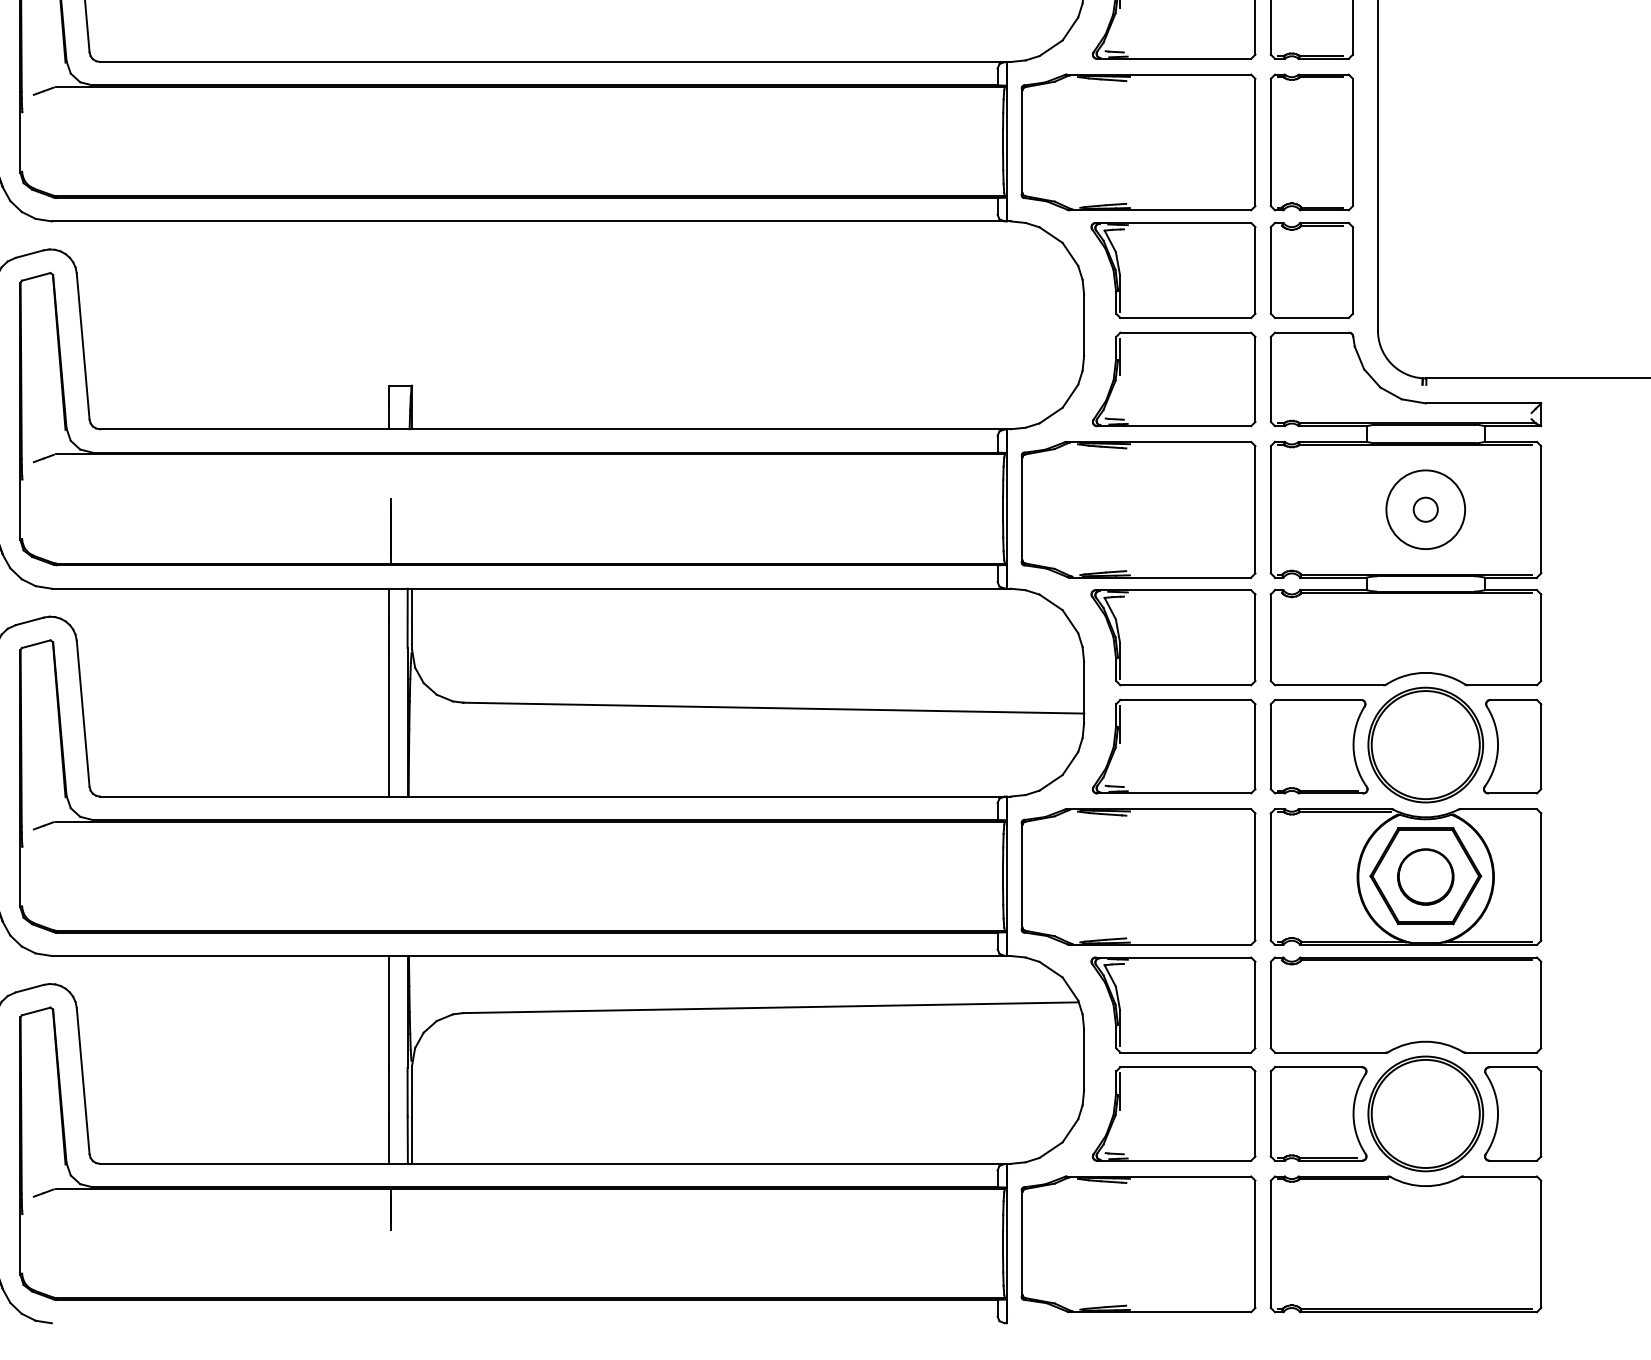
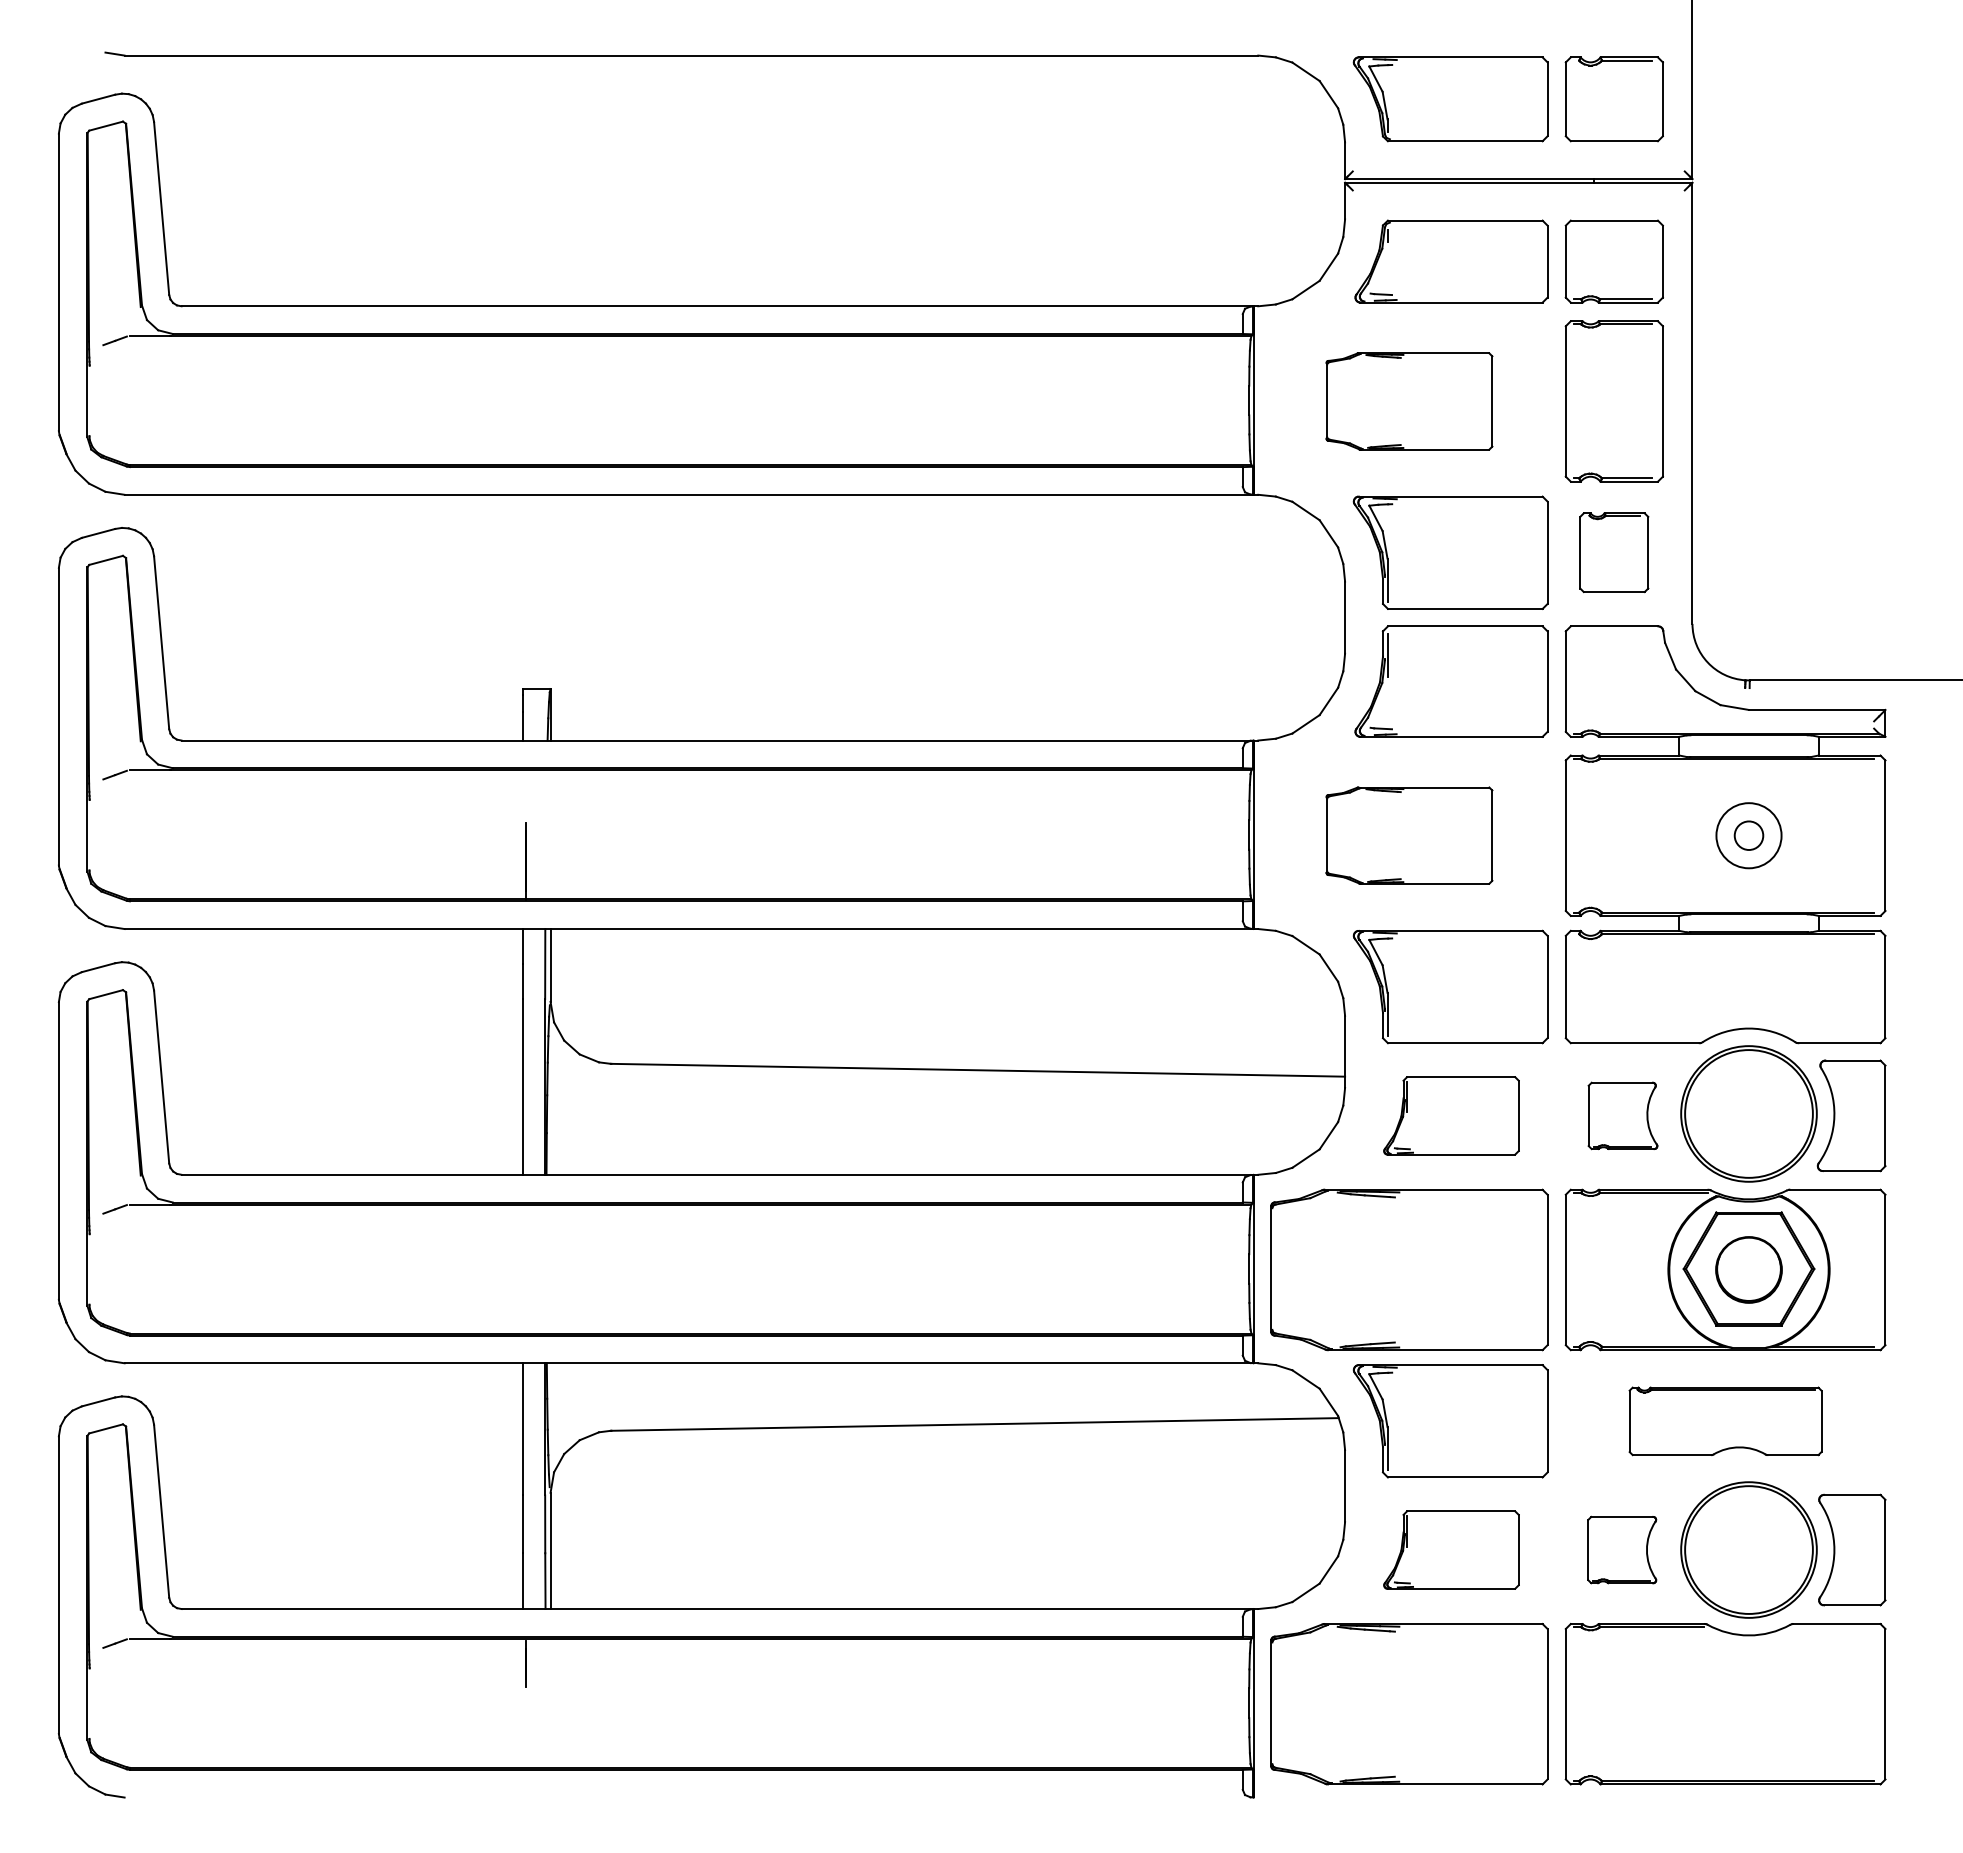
part: (1138, 142) -> (1409, 401), size x0.6
part: (1311, 270) -> (1613, 552), size x0.7
part: (1138, 509) -> (1409, 835), size x0.6
circle: (1425, 509) -> (1748, 835), size x0.7
part: (1174, 746) -> (1451, 1115), size x0.7
part: (1318, 746) -> (1622, 1115), size x0.6
part: (1405, 1005) -> (1725, 1421), size x0.6
part: (1174, 1113) -> (1451, 1549), size x0.7
part: (1317, 1113) -> (1621, 1549), size x0.6

